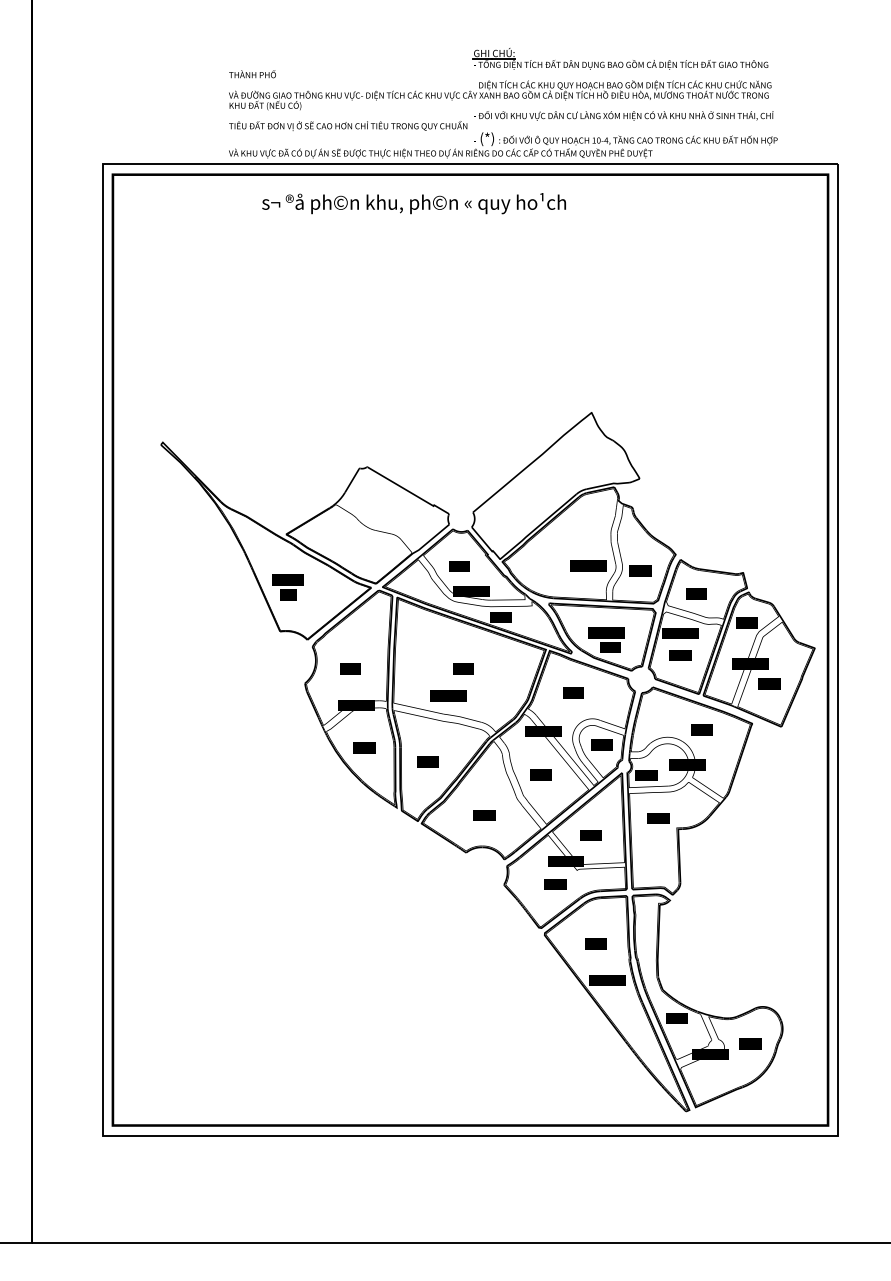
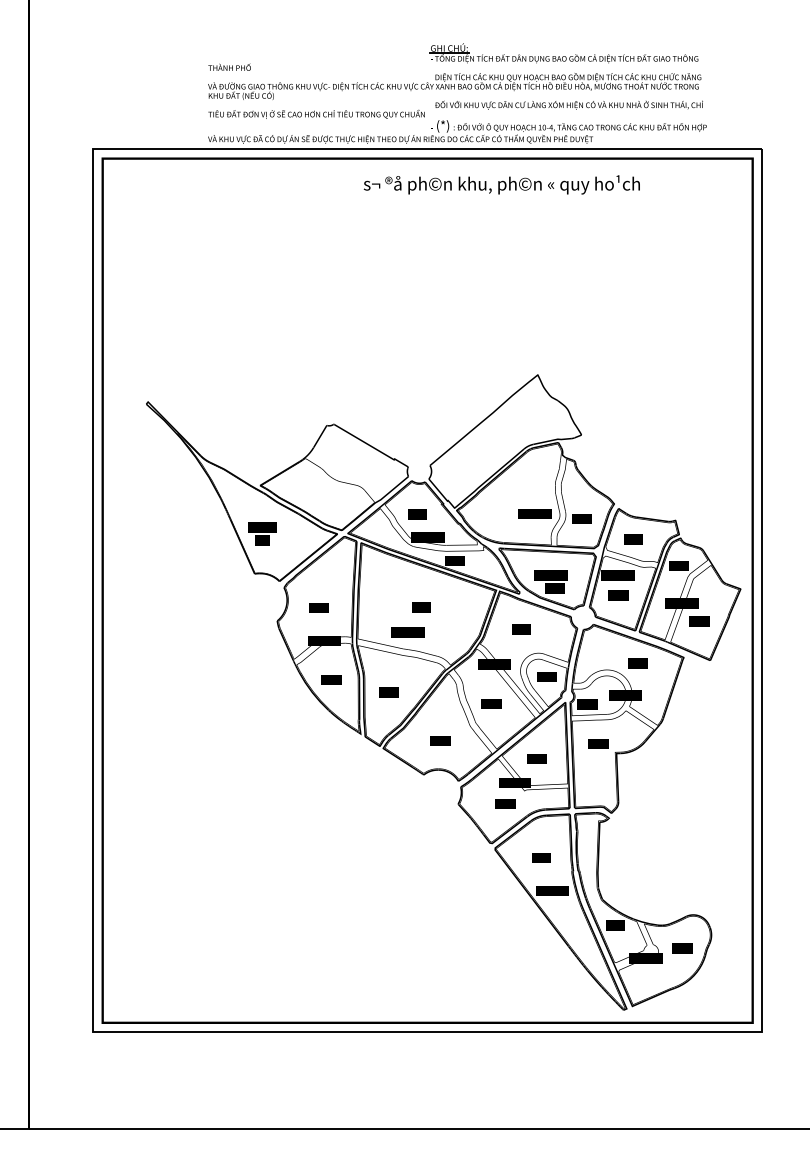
text: (413, 203) -> (501, 184), moved

